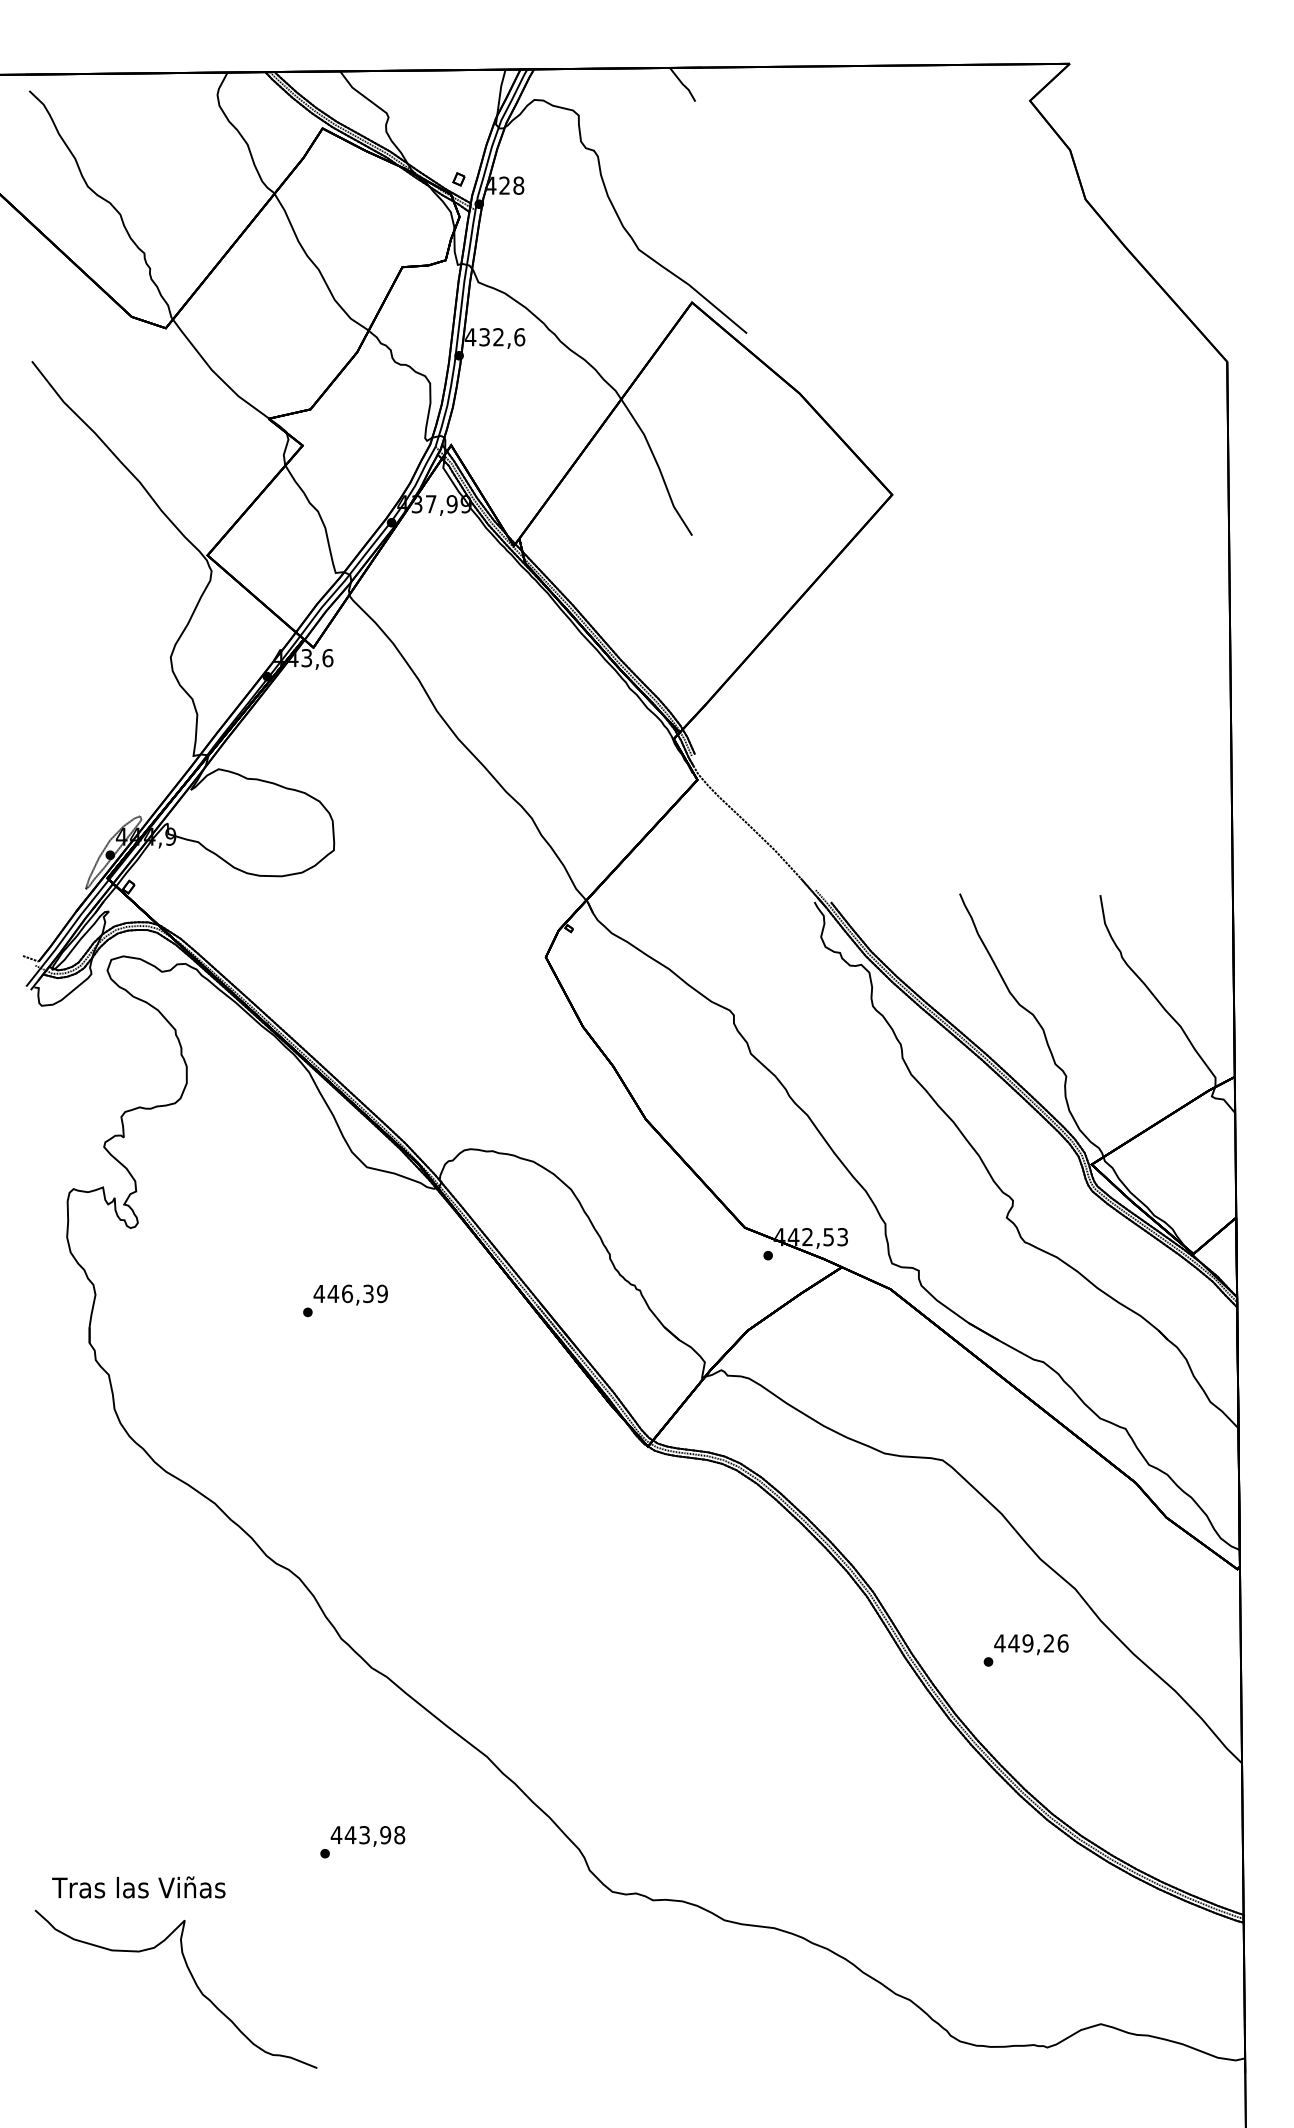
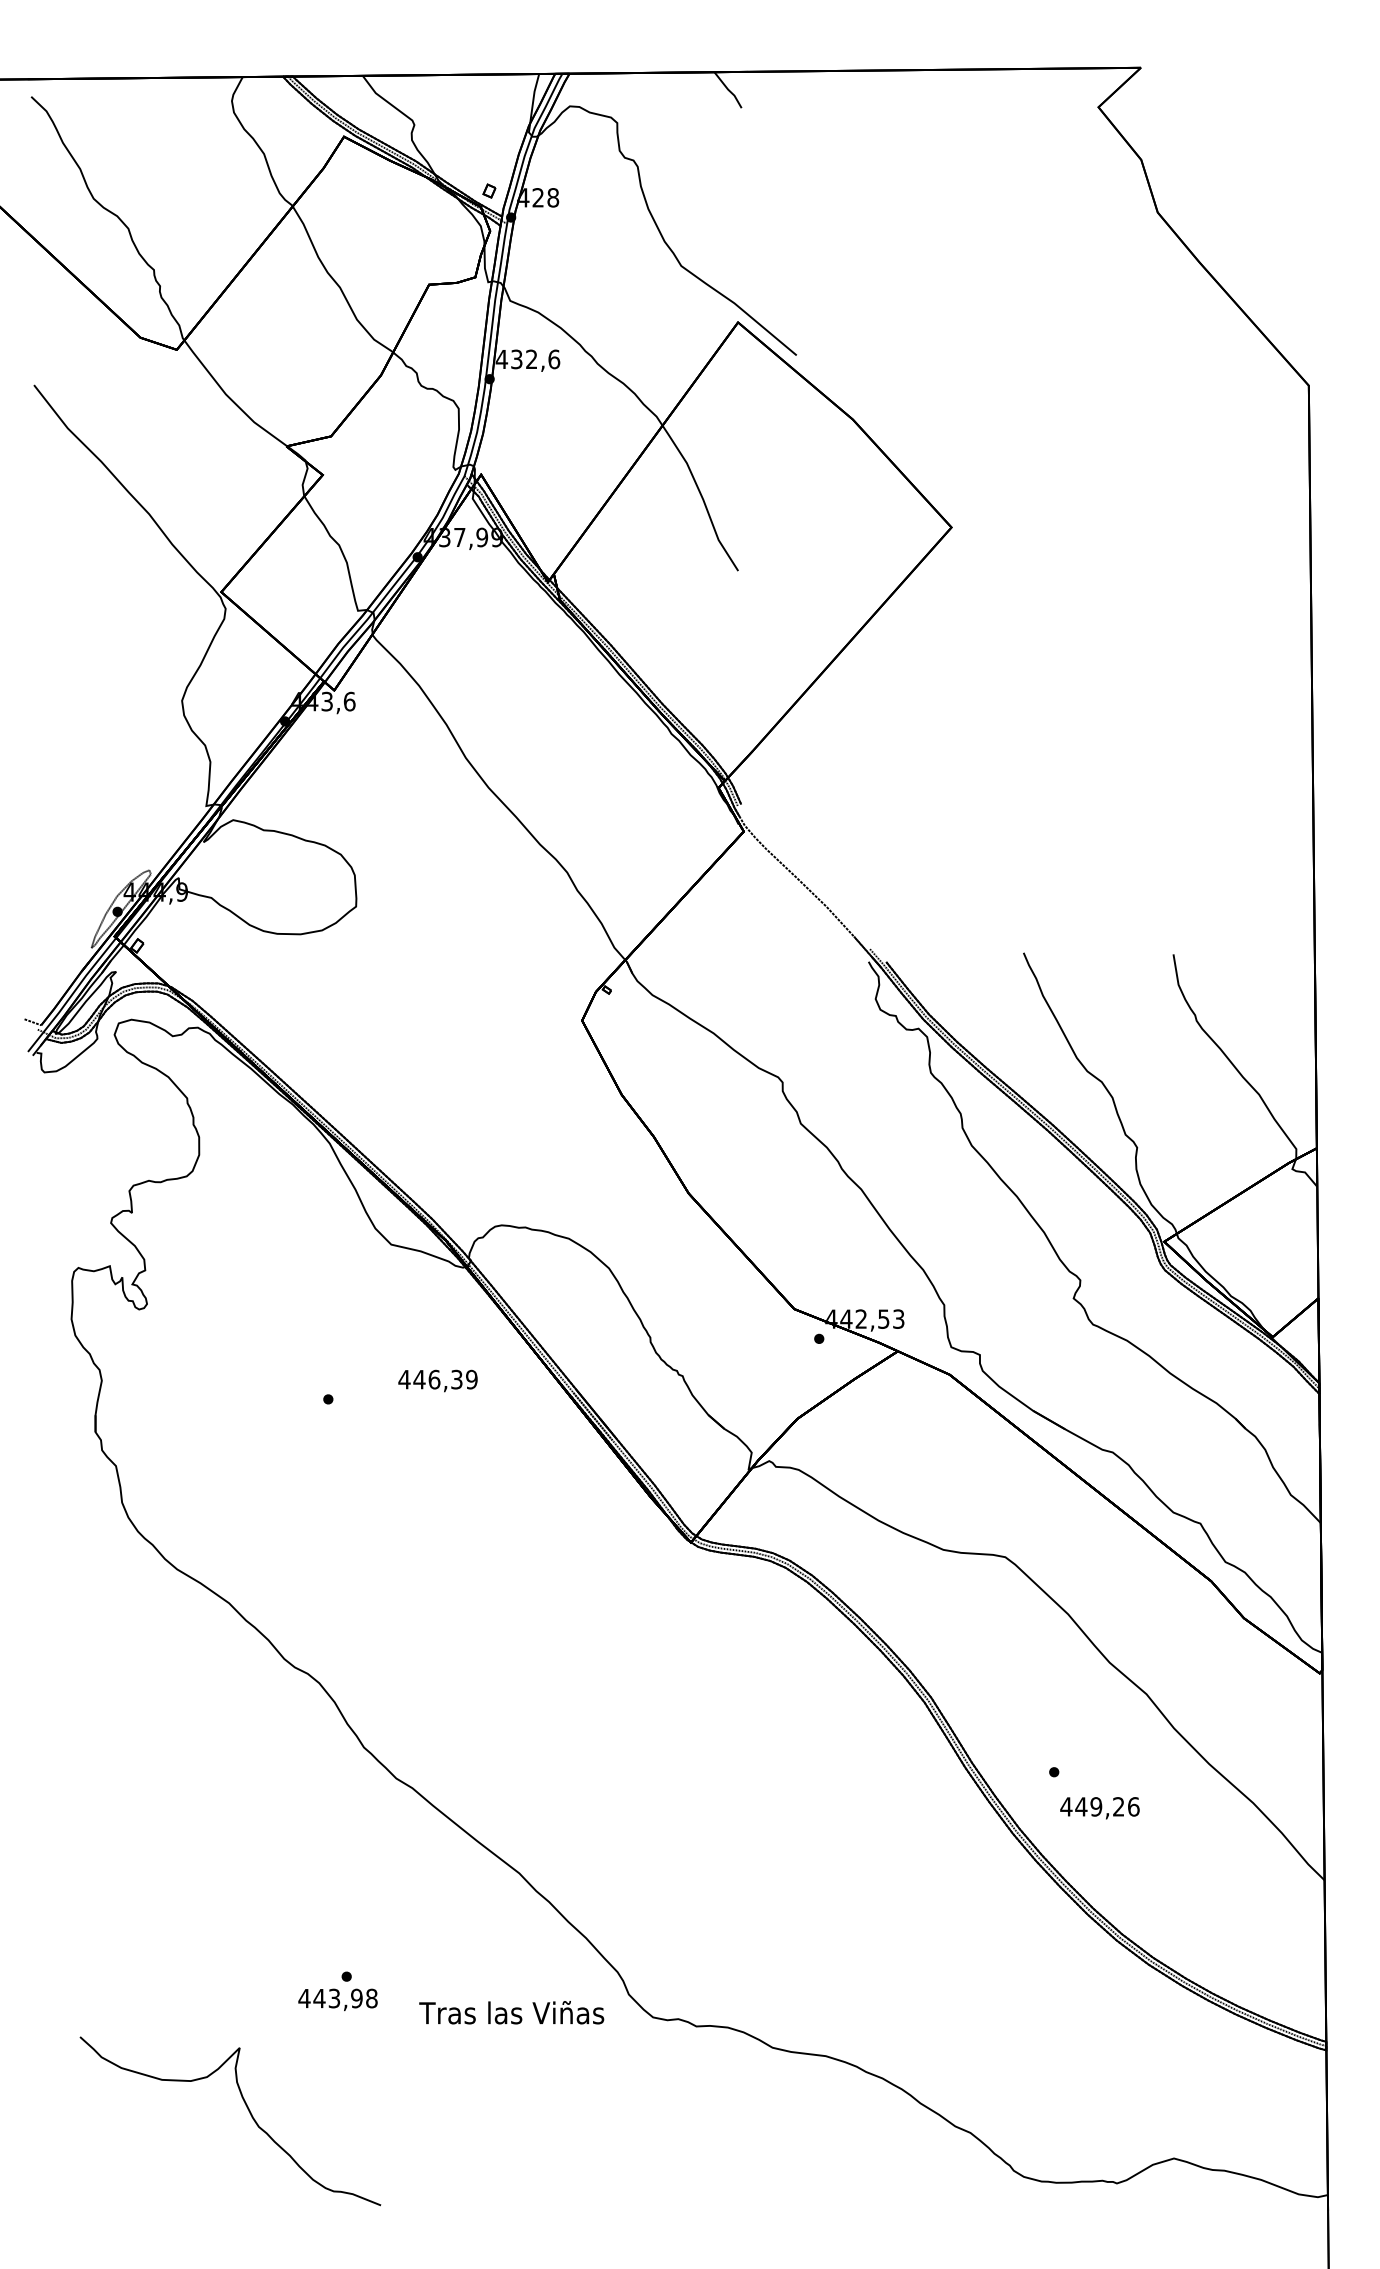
text: (350, 1294) -> (437, 1380), moved
text: (1031, 1644) -> (1100, 1807), moved
text: (367, 1836) -> (337, 1999), moved
text: (138, 1887) -> (511, 2012), moved
part: (192, 1979) -> (247, 2110), moved

